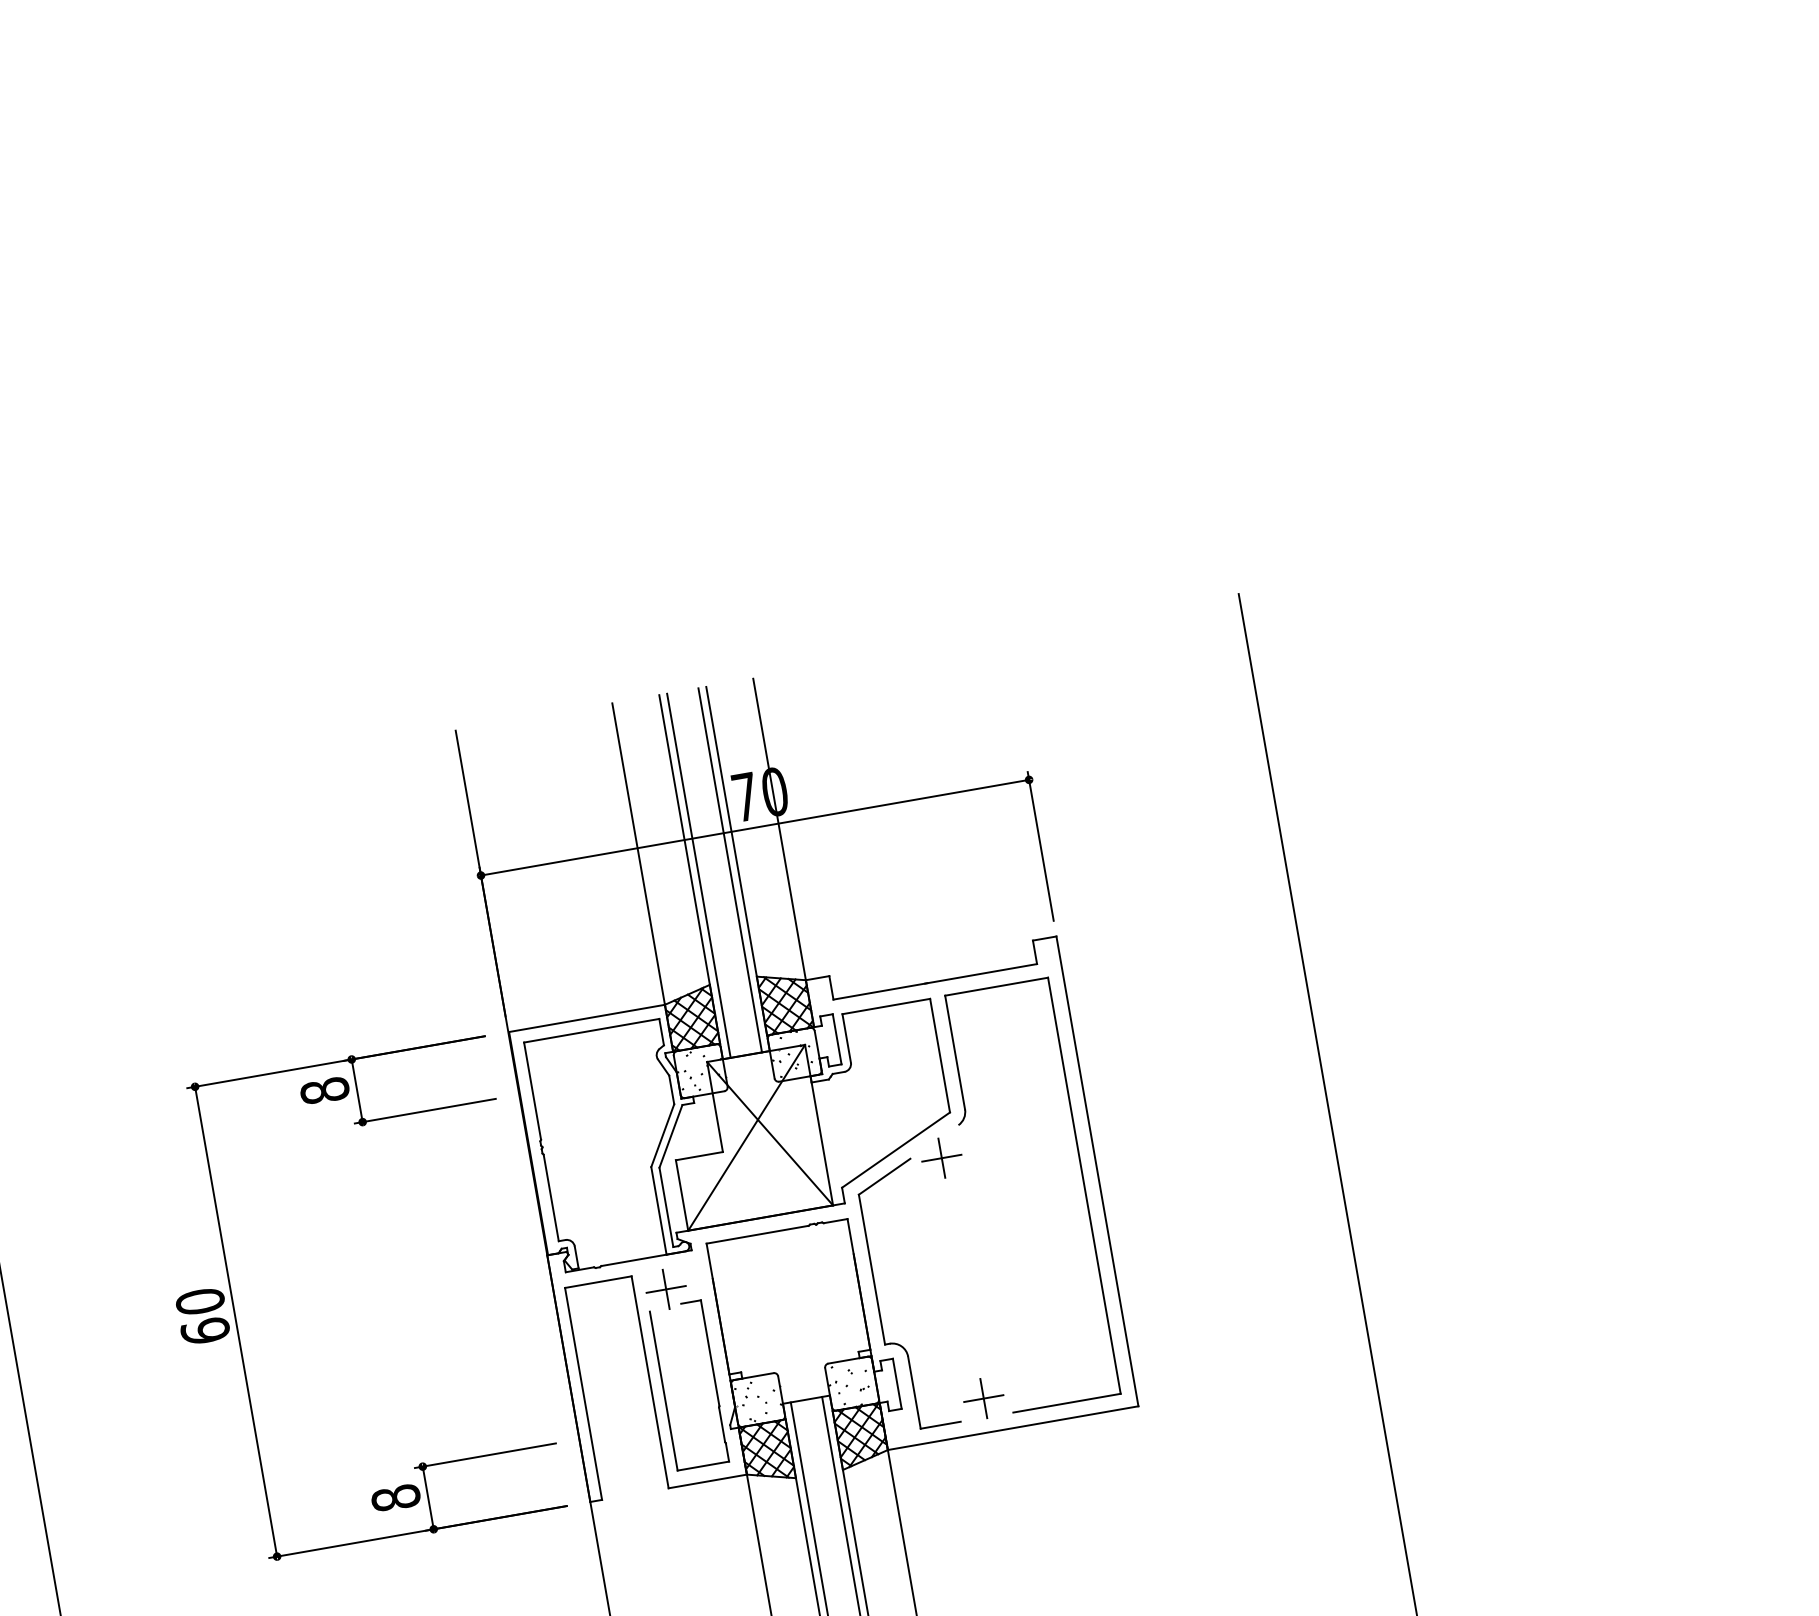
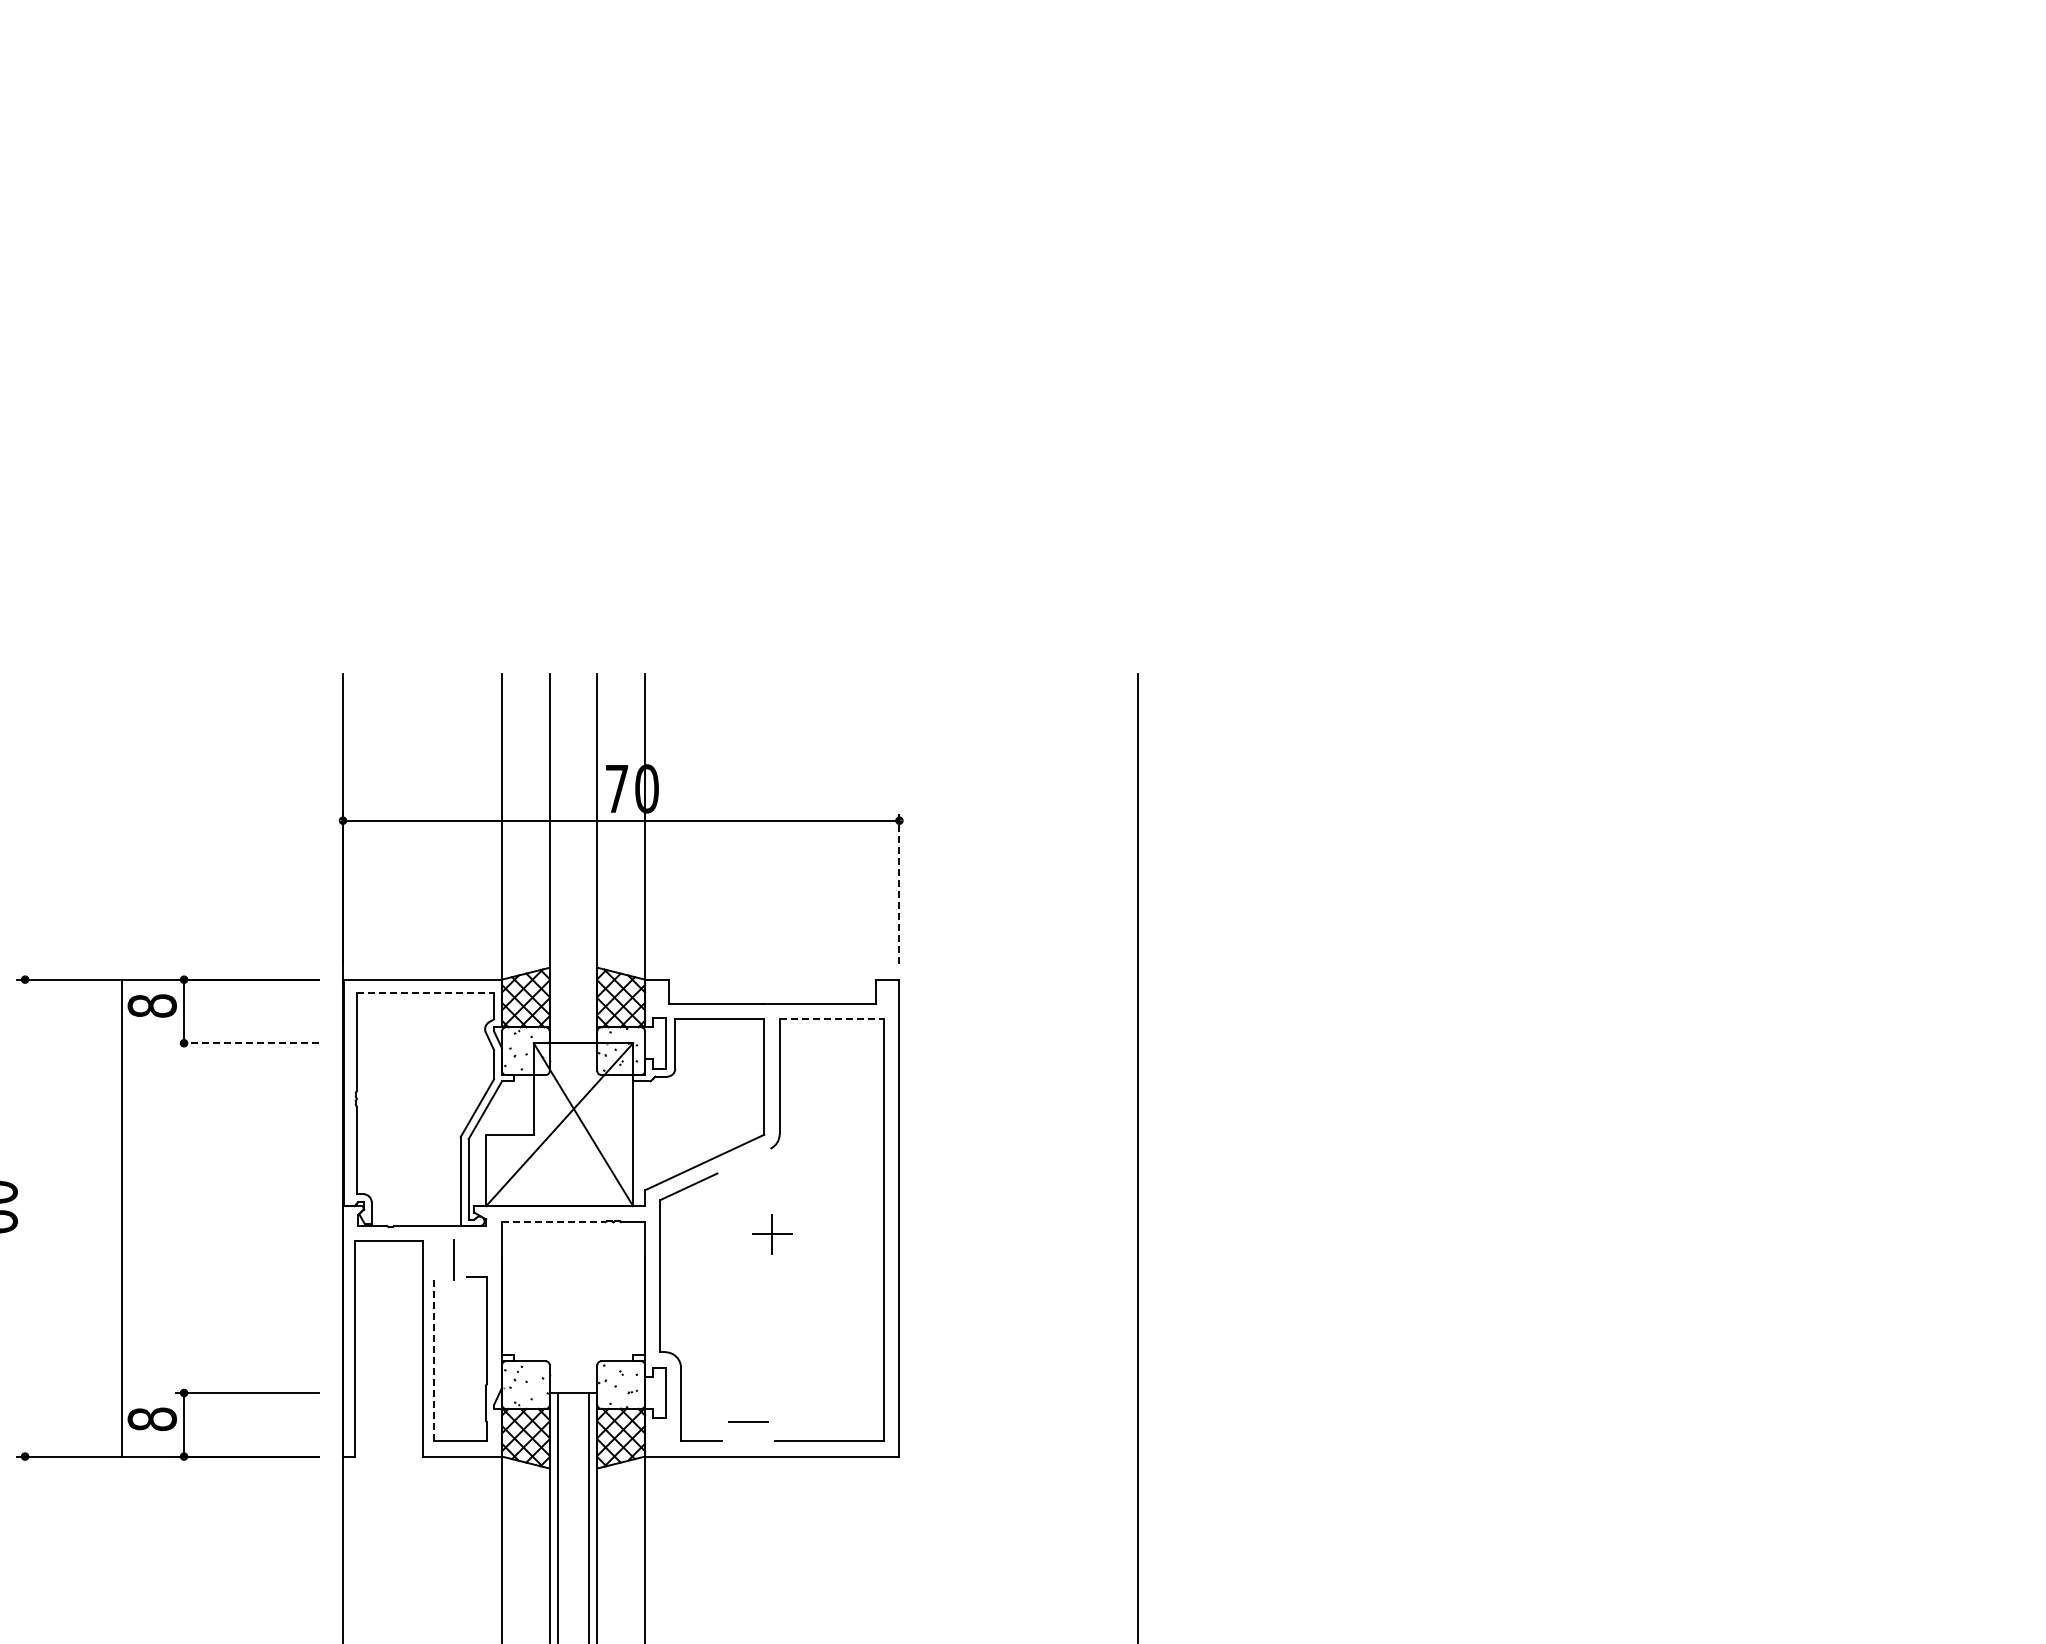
line: (1040, 846) -> (899, 888), solid -> dashed
line: (730, 870) -> (589, 858), removed
line: (698, 875) -> (557, 858), removed
line: (997, 986) -> (832, 1018), solid -> dashed
line: (591, 1030) -> (425, 992), solid -> dashed
line: (425, 1111) -> (247, 1043), solid -> dashed
part: (941, 1158) -> (772, 1234), moved
line: (757, 1235) -> (553, 1222), solid -> dashed
line: (666, 1289) -> (454, 1260), removed
line: (236, 1321) -> (122, 1217), moved
line: (663, 1391) -> (434, 1360), solid -> dashed
line: (983, 1398) -> (748, 1422), removed

